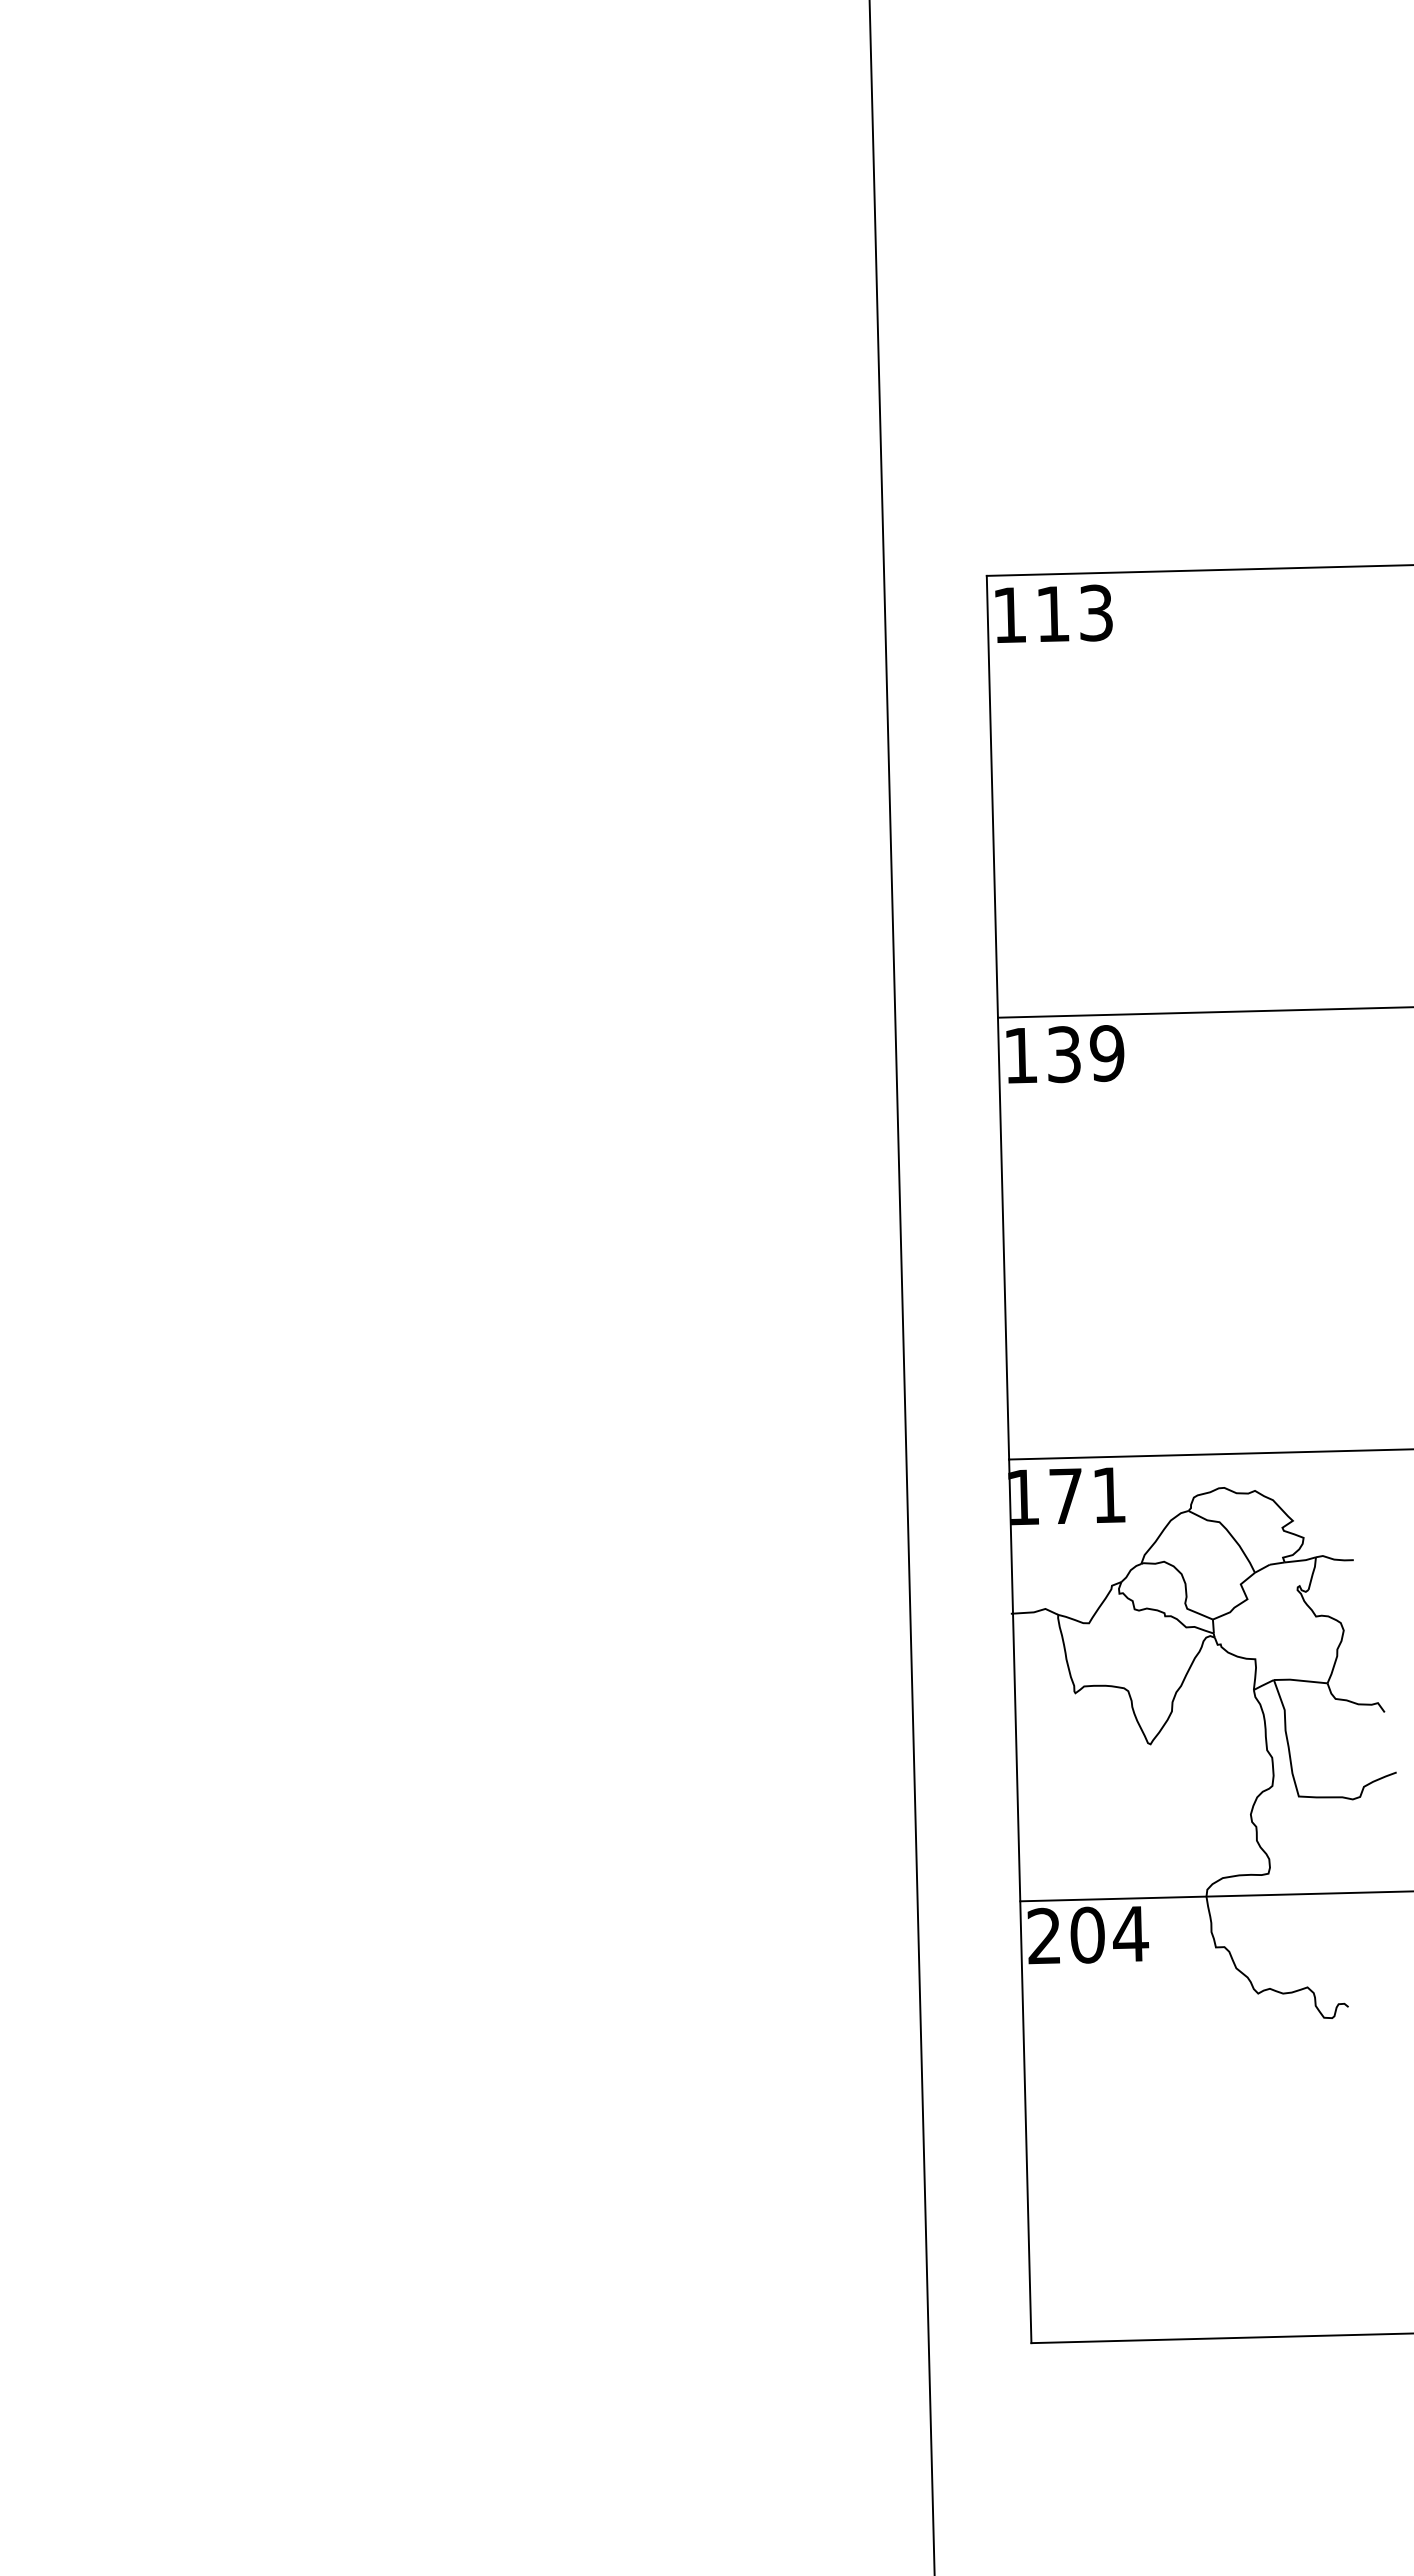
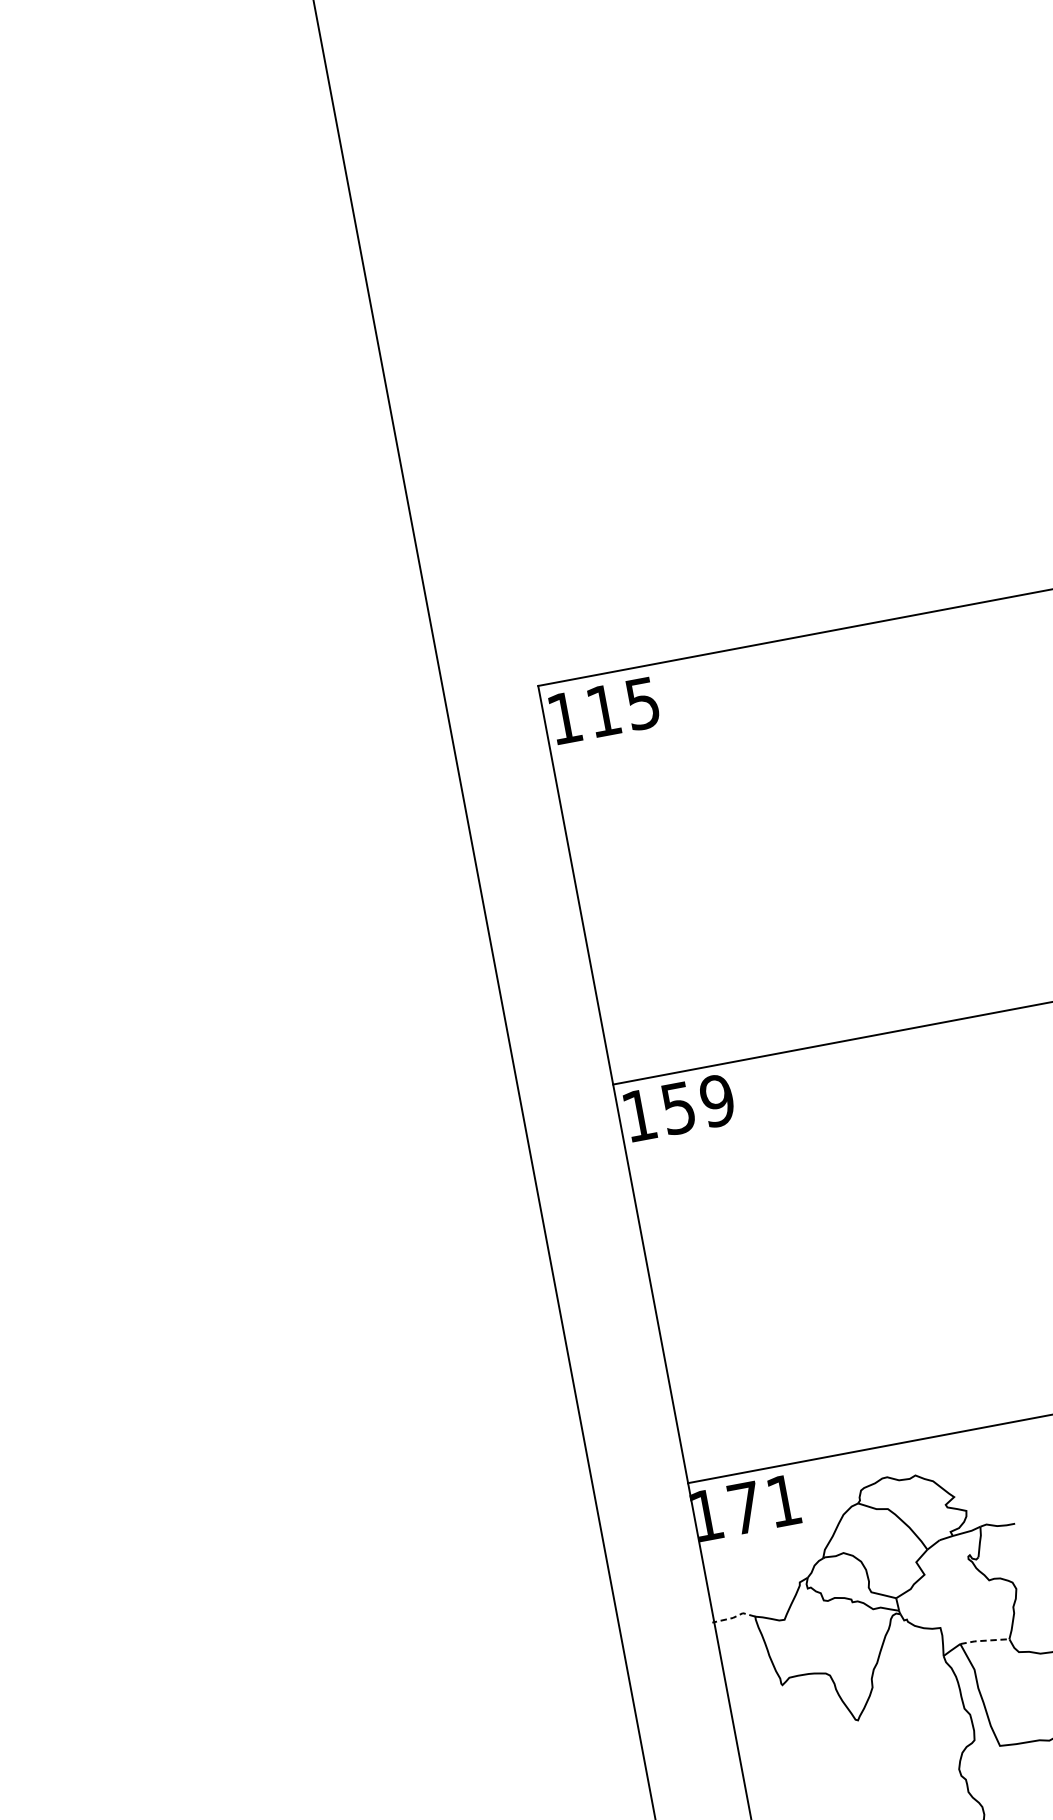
text: (1096, 612) -> (642, 703), 113 -> 115
text: (1064, 1054) -> (678, 1108), 139 -> 159
line: (1035, 1611) -> (734, 1616), solid -> dashed
line: (1299, 1680) -> (983, 1640), solid -> dashed

